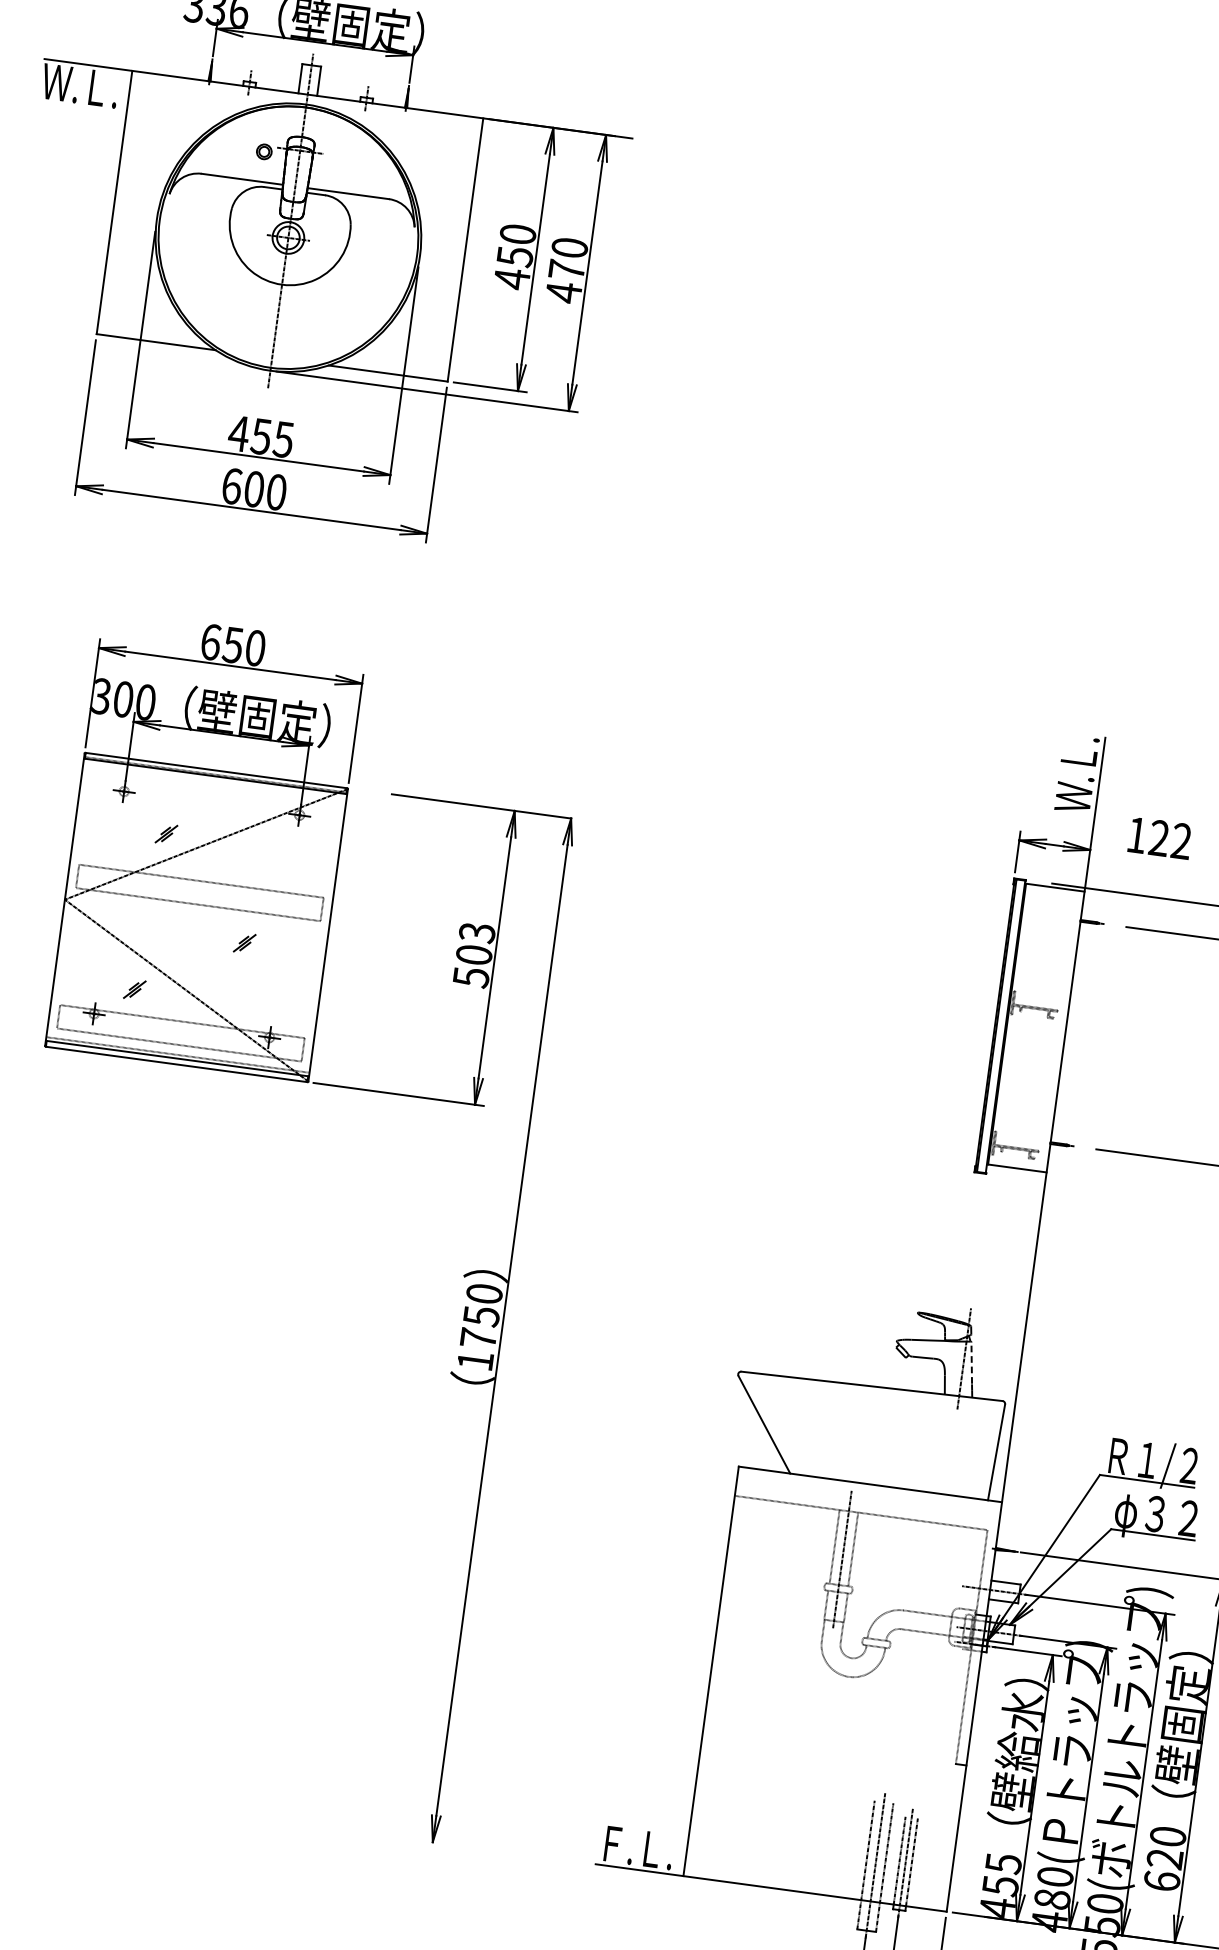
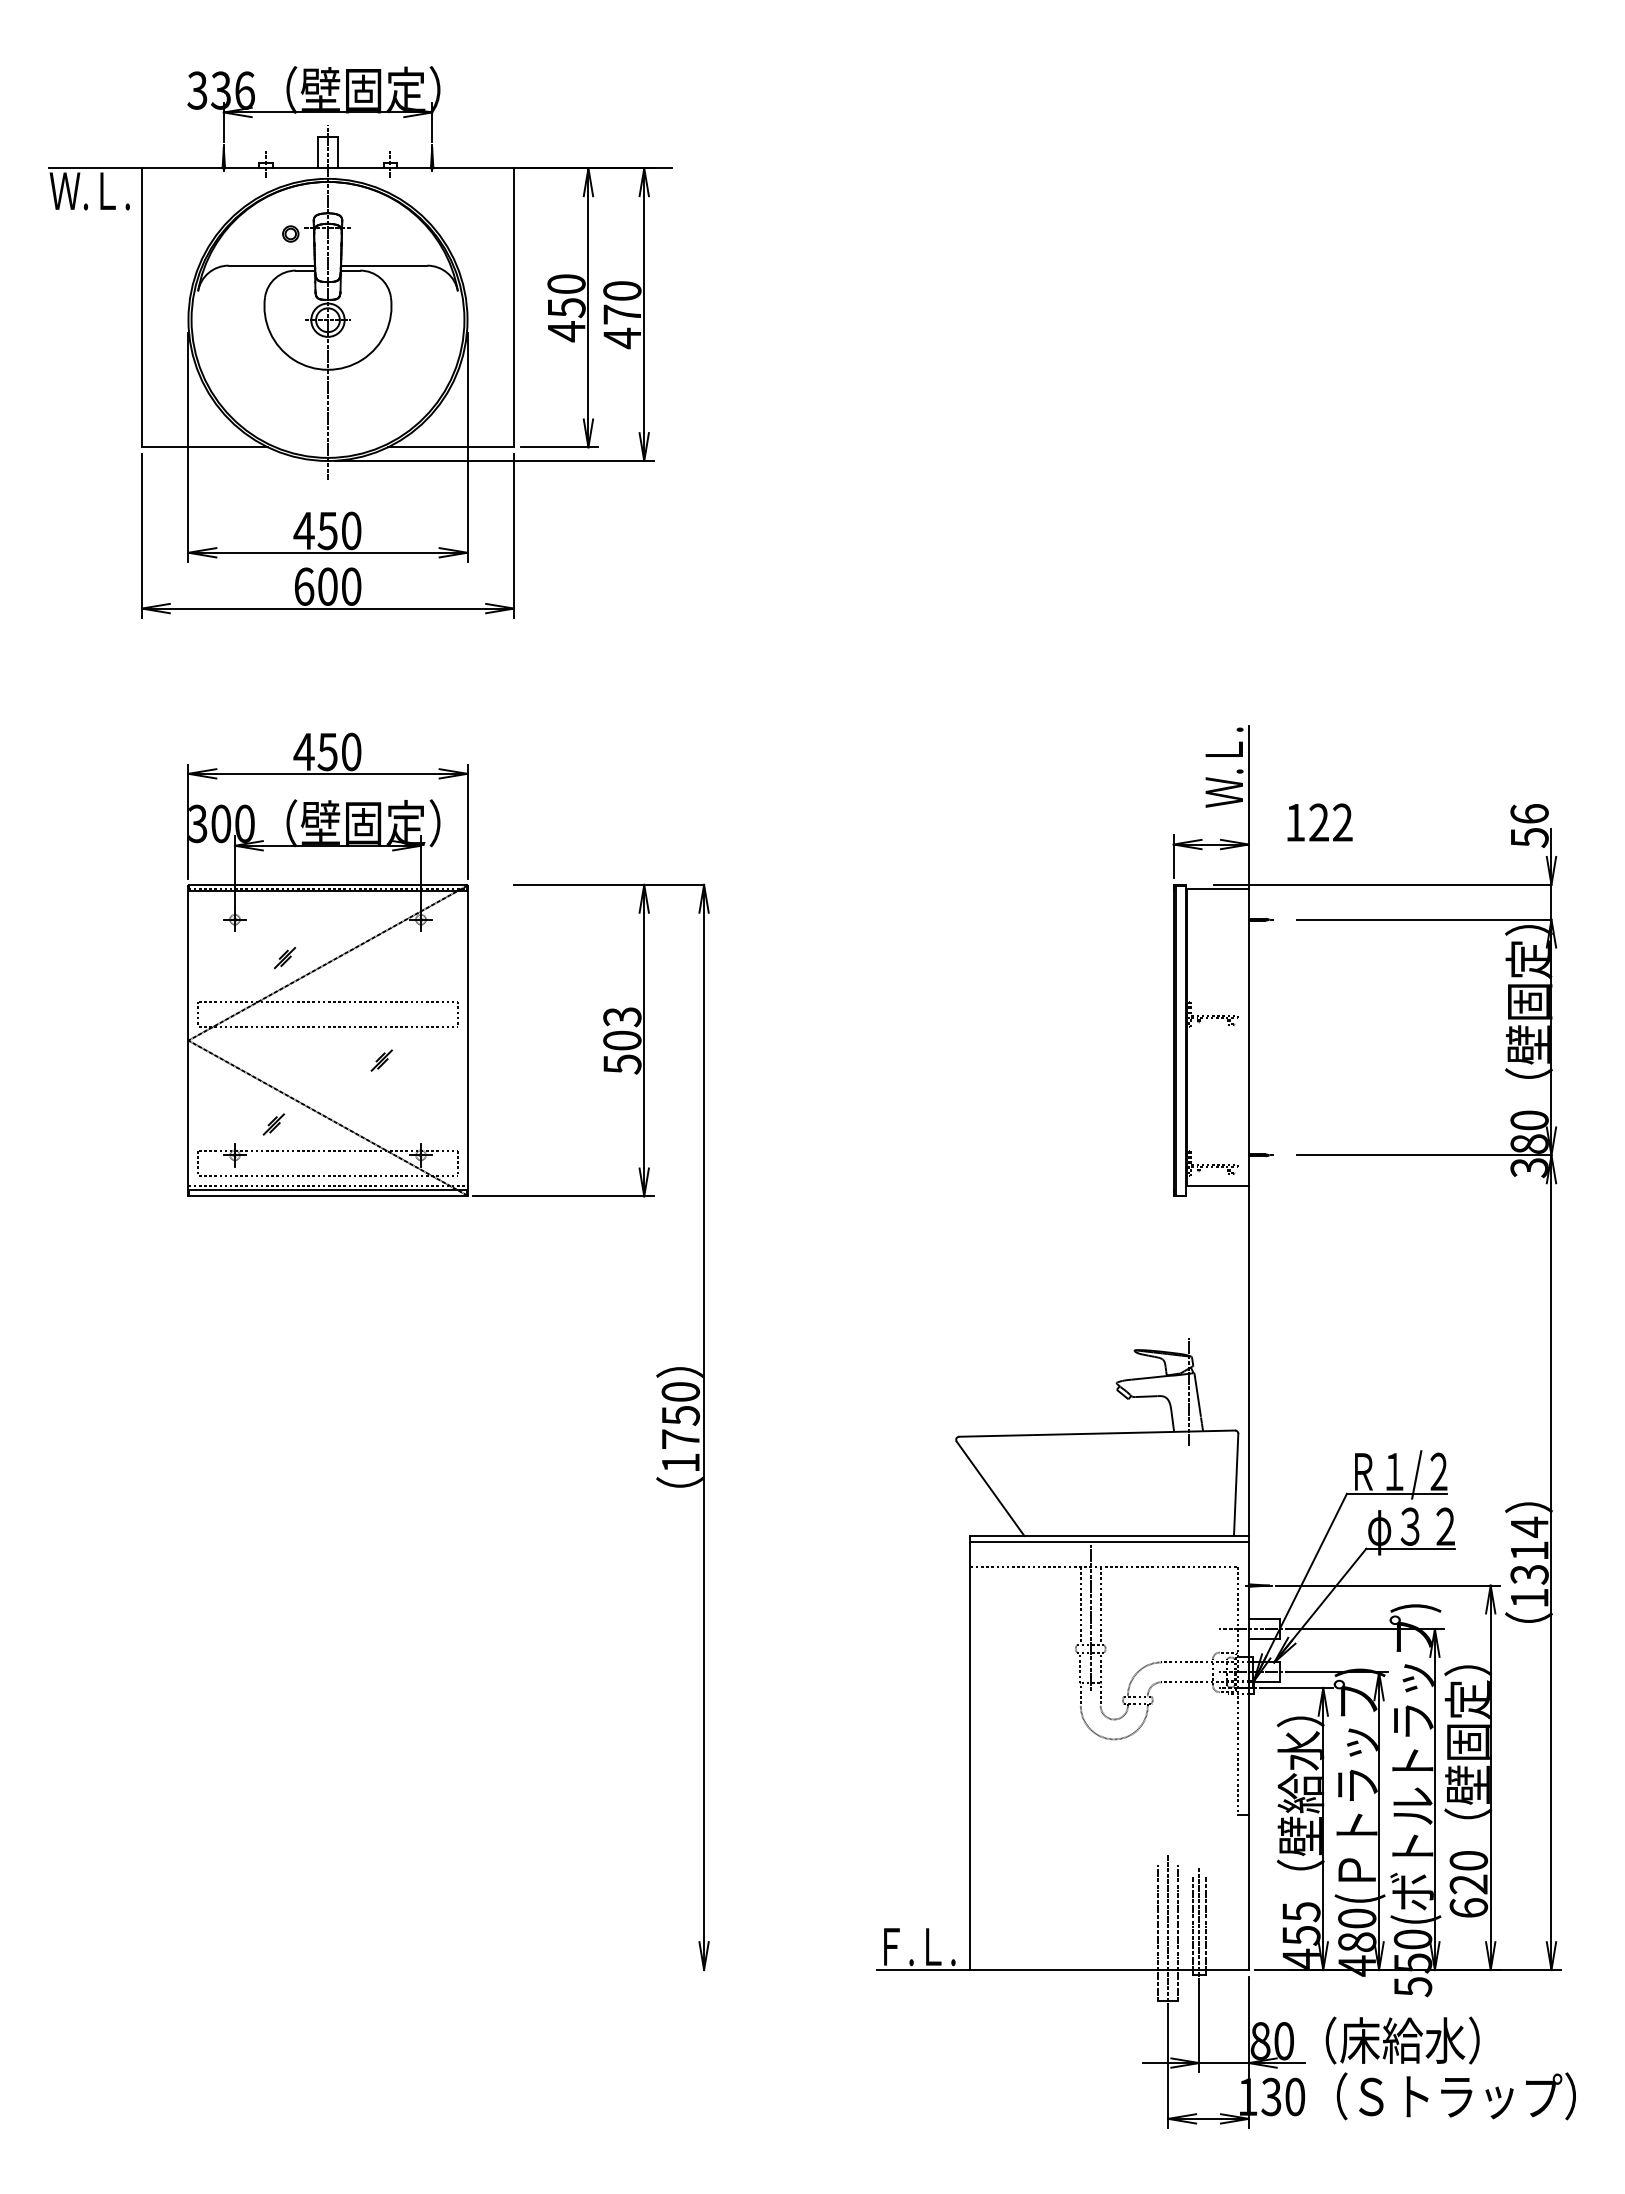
text: (283, 439) -> (351, 530), 455 -> 450
text: (210, 641) -> (303, 751), 650 -> 450
line: (971, 1363) -> (1197, 1395), dashed -> solid
line: (868, 1489) -> (1108, 1541), added

